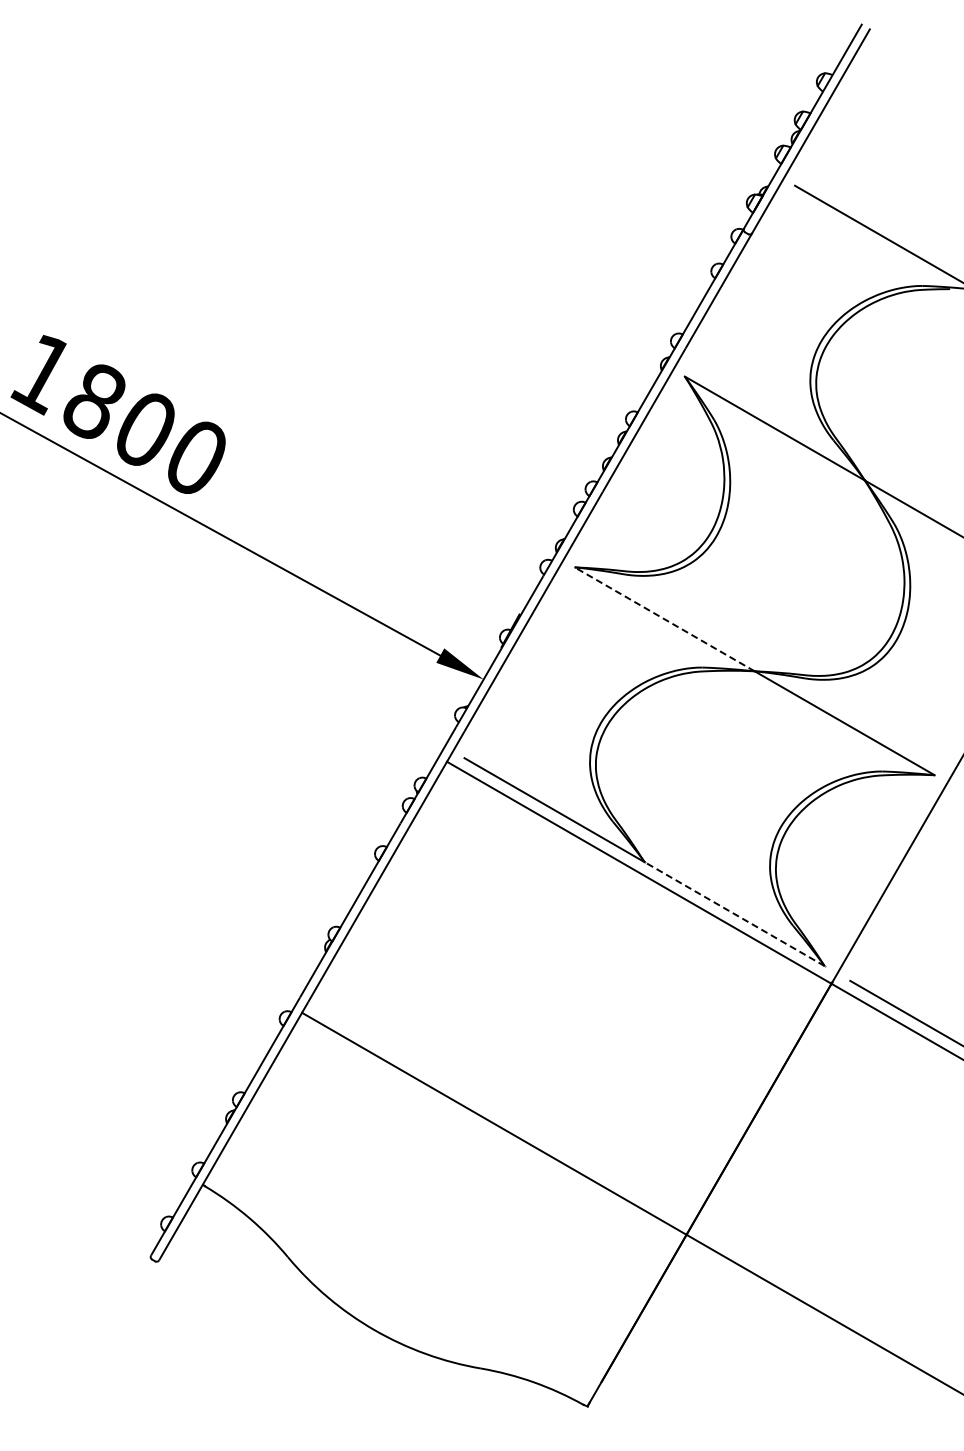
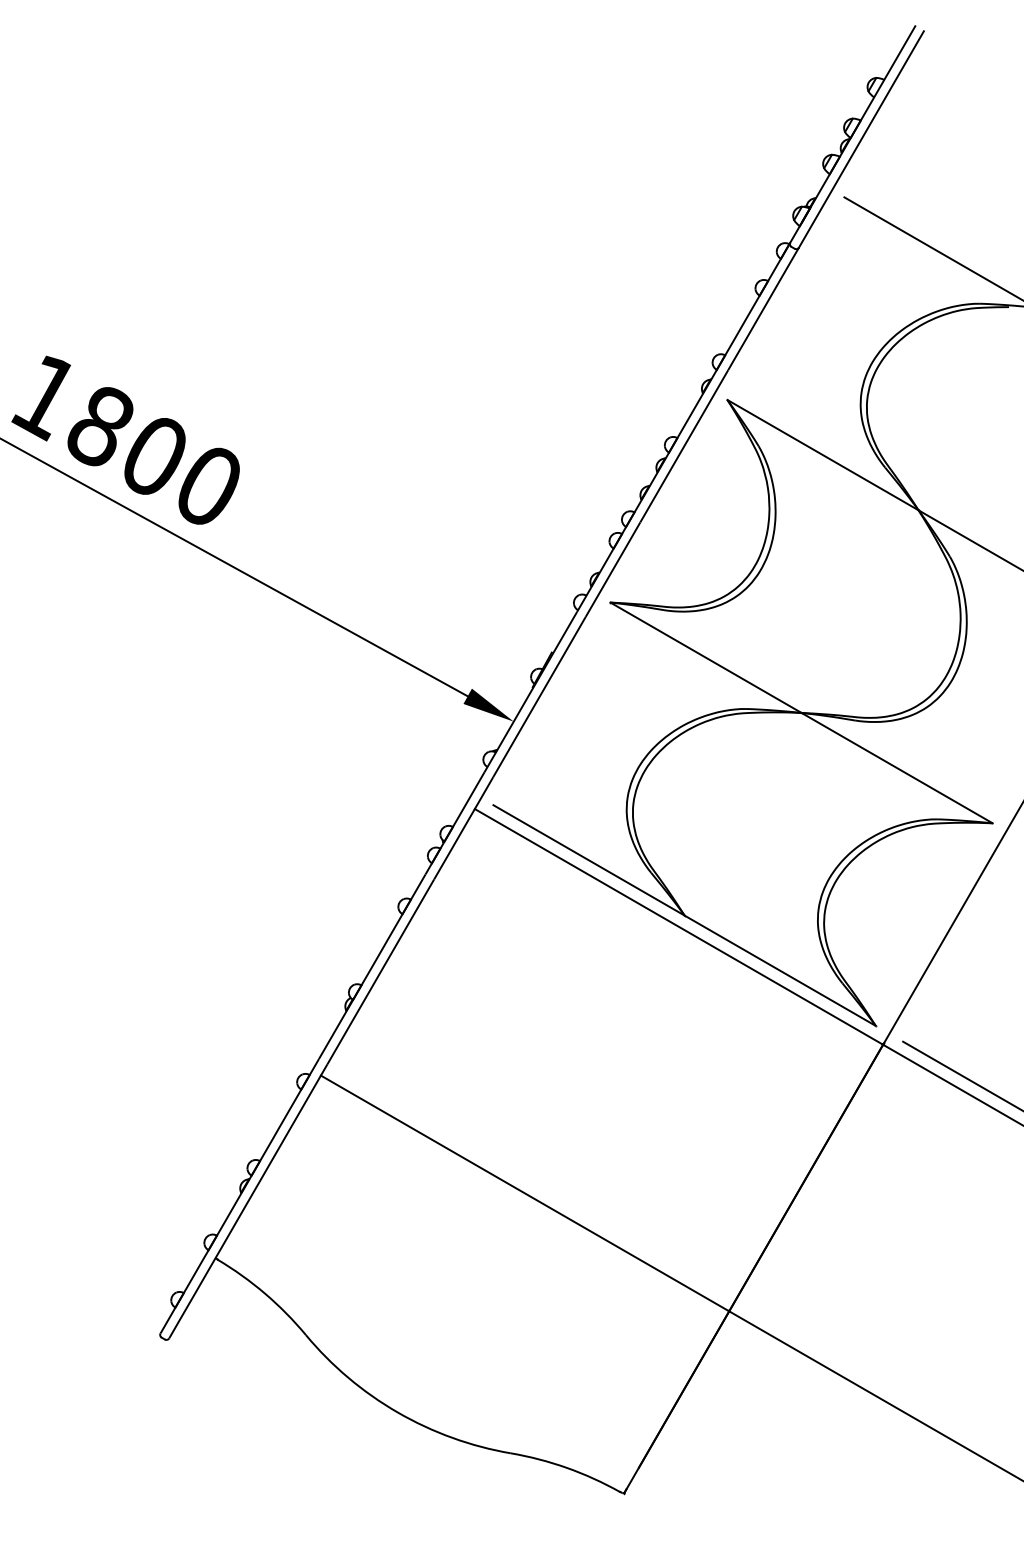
line: (664, 619) -> (705, 657), dashed -> solid
line: (734, 914) -> (780, 971), dashed -> solid

